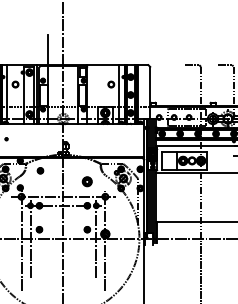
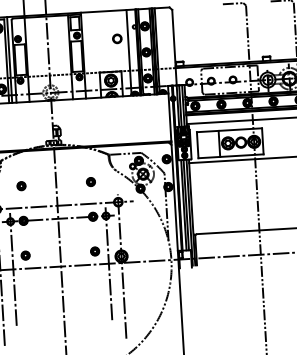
part: (40, 170) -> (21, 185), moved
part: (87, 181) -> (91, 181), size x0.62

